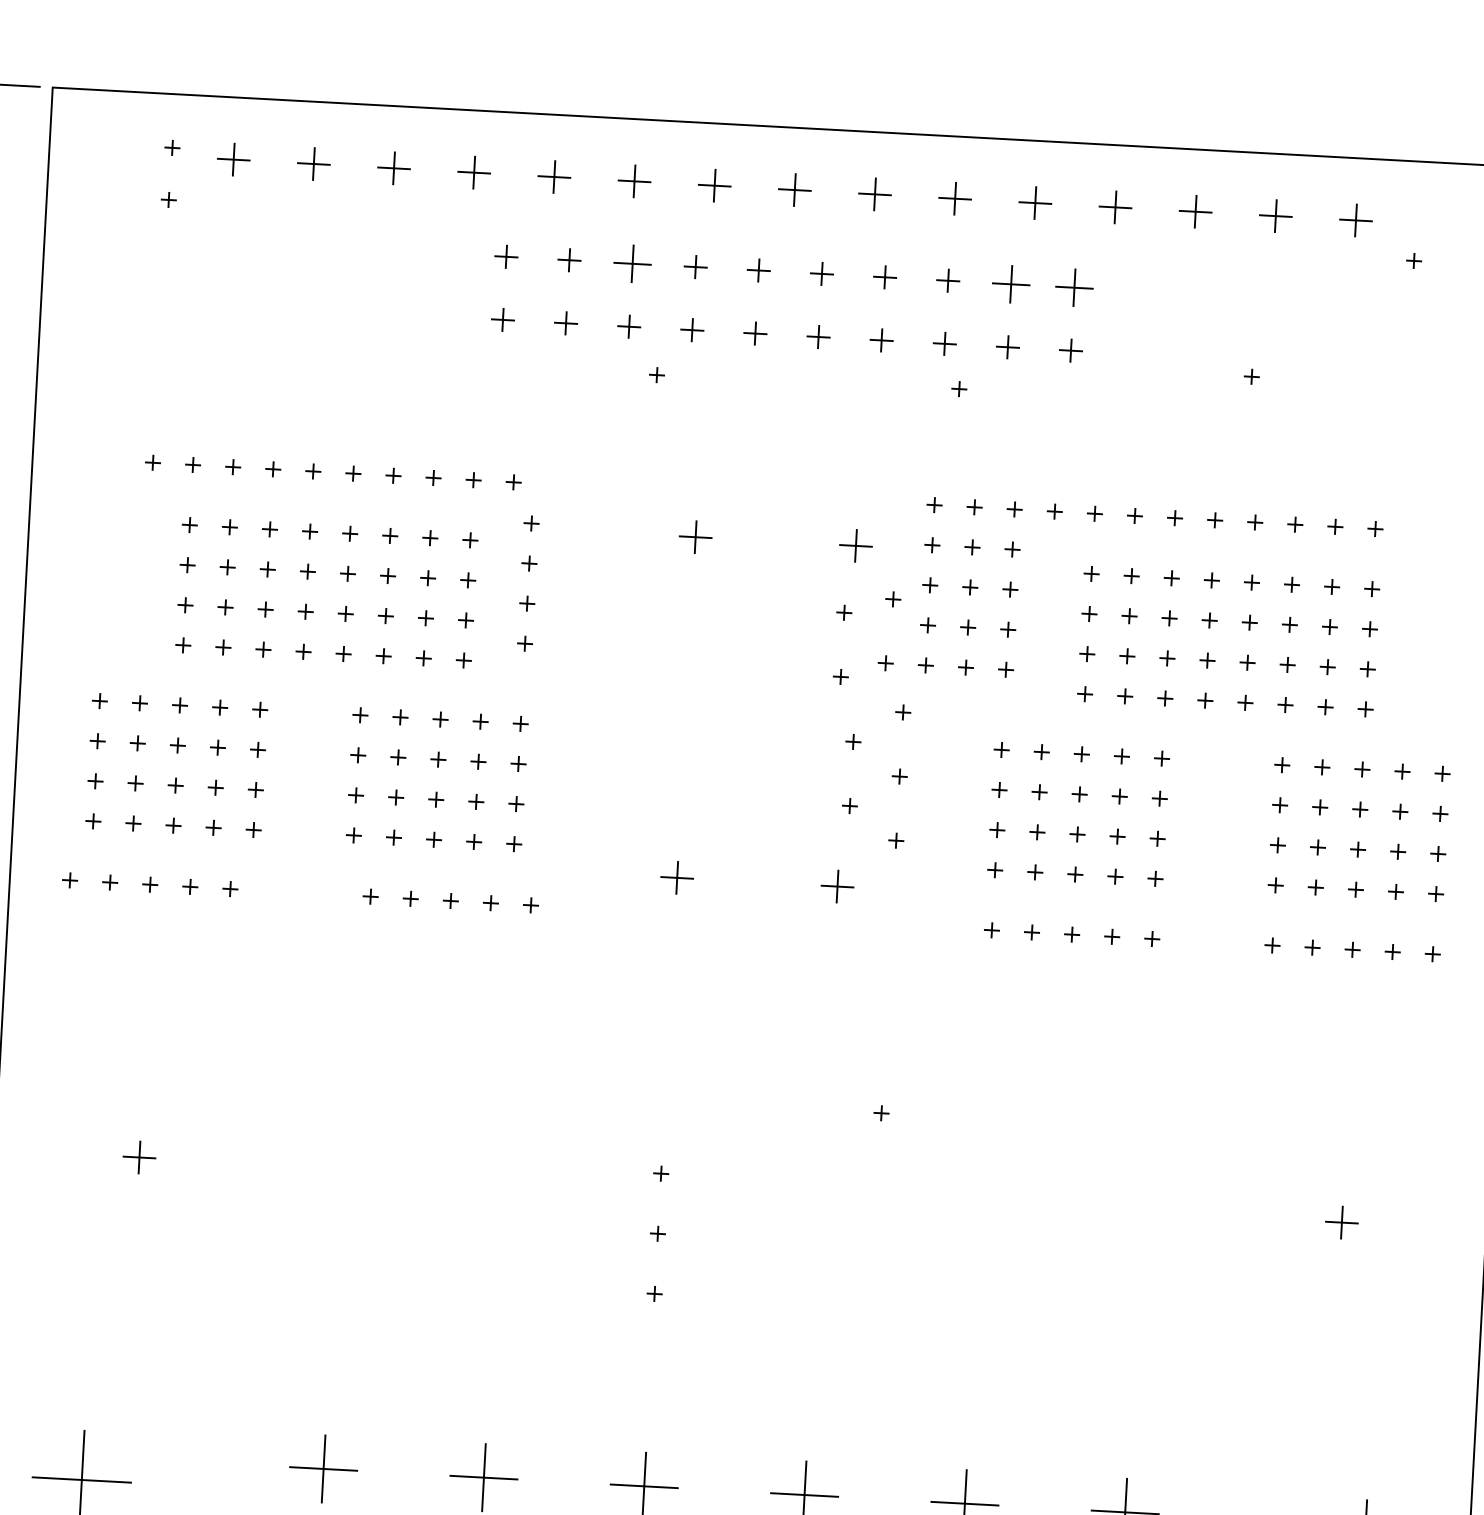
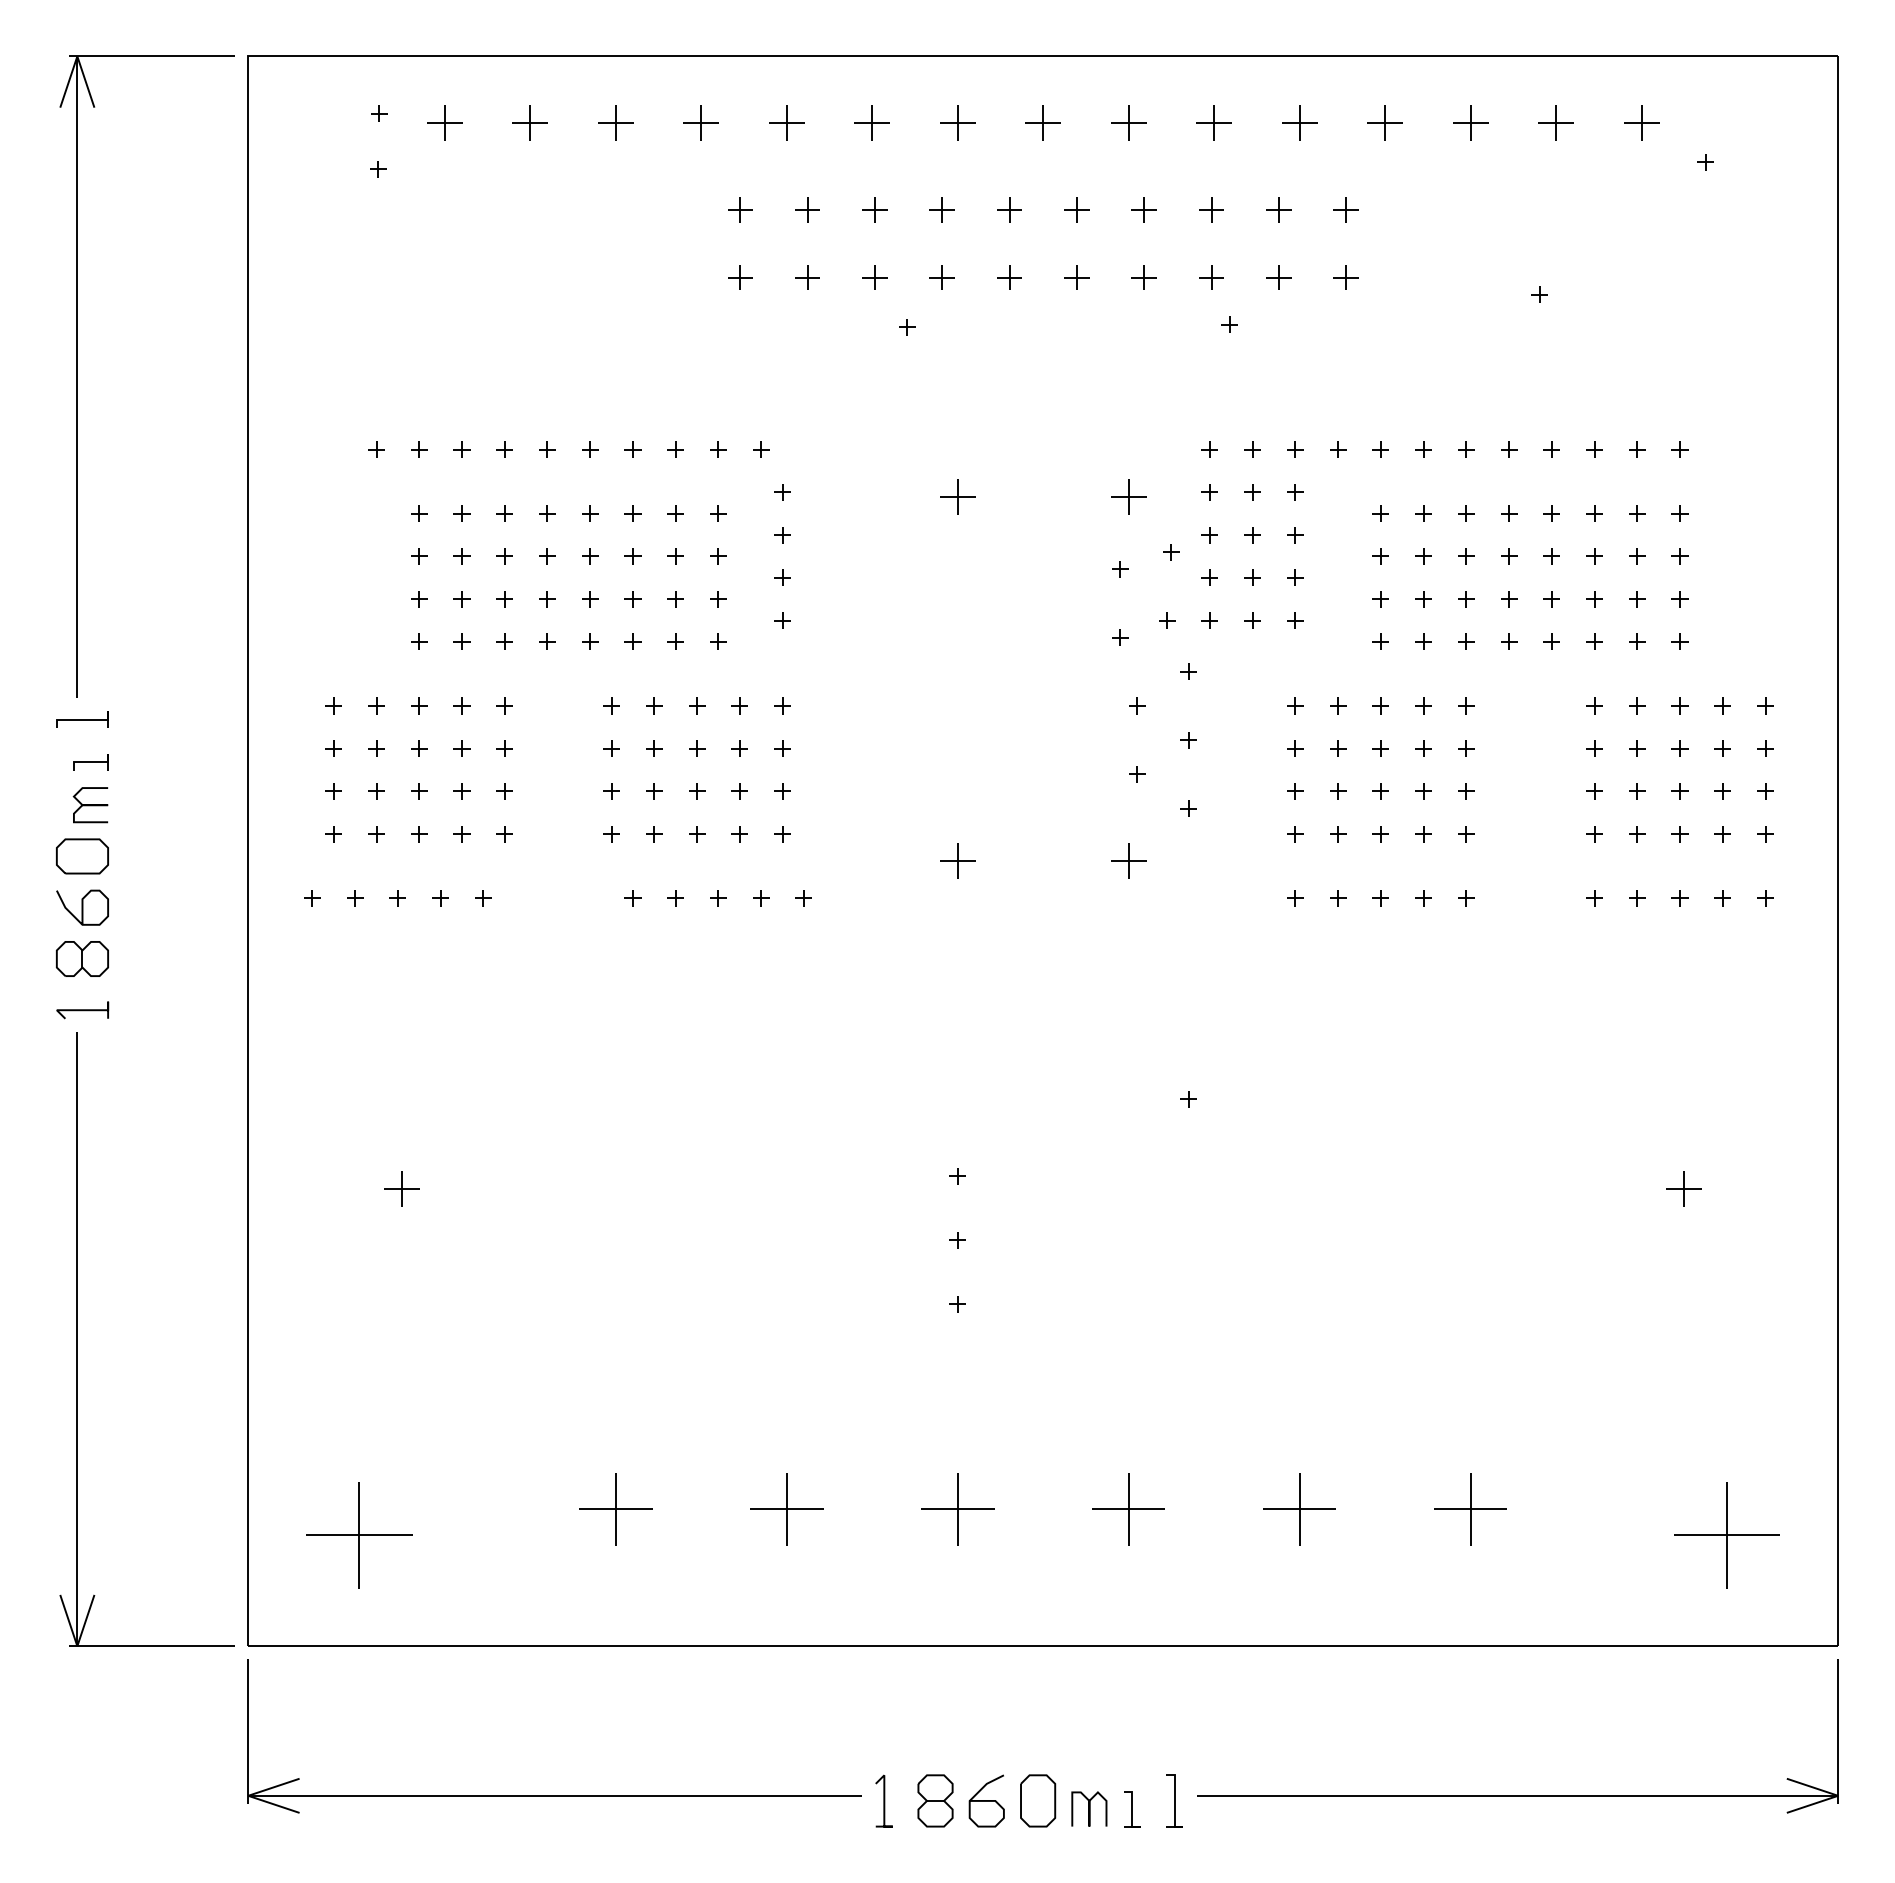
part: (632, 262) -> (874, 209), size x0.62
part: (1011, 283) -> (1278, 209), size x0.62
part: (1073, 286) -> (1345, 209), size x0.62

